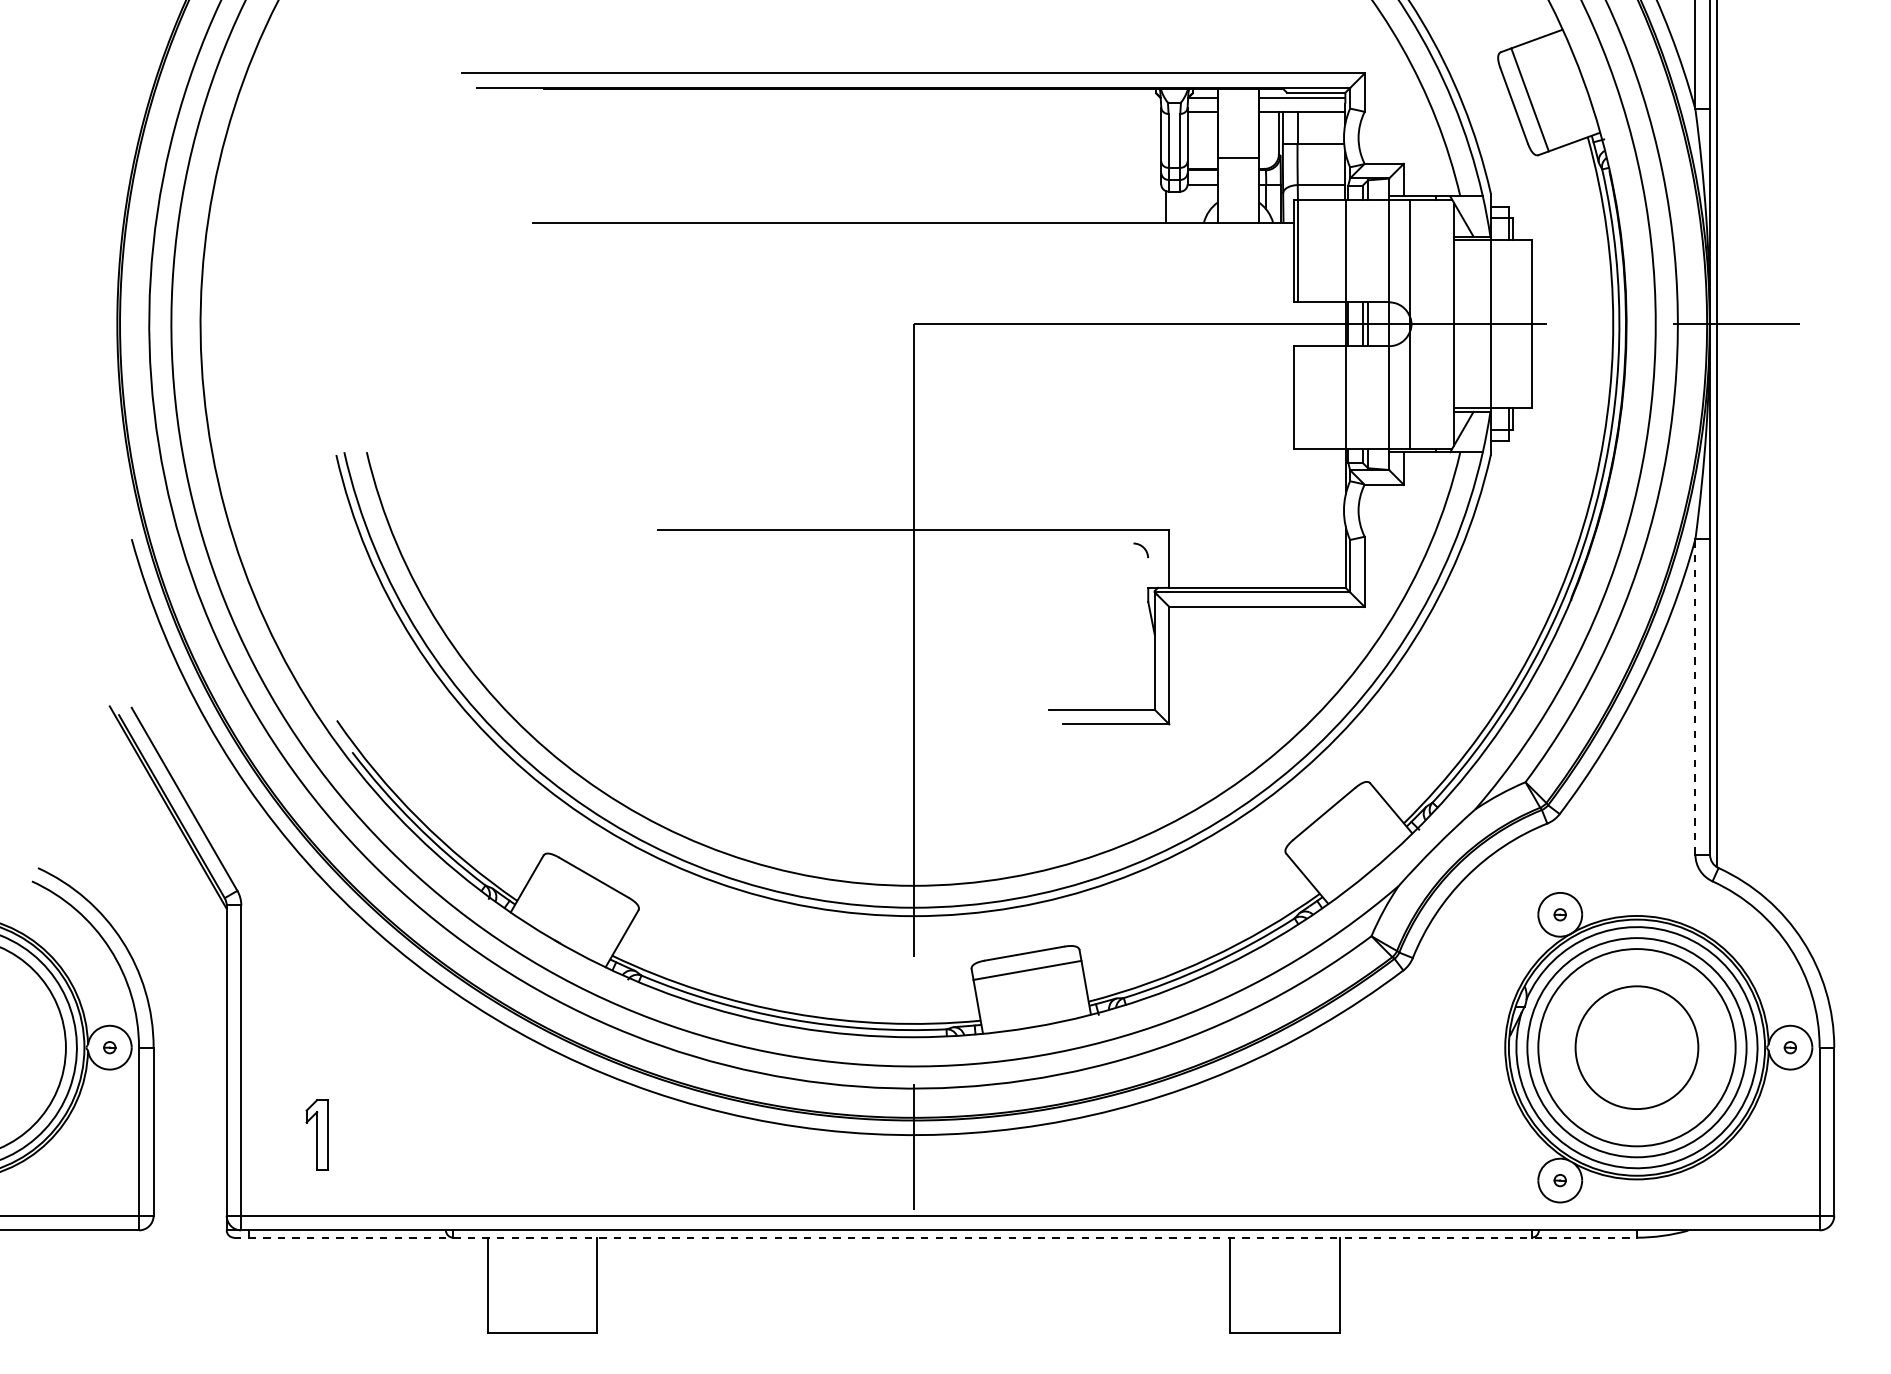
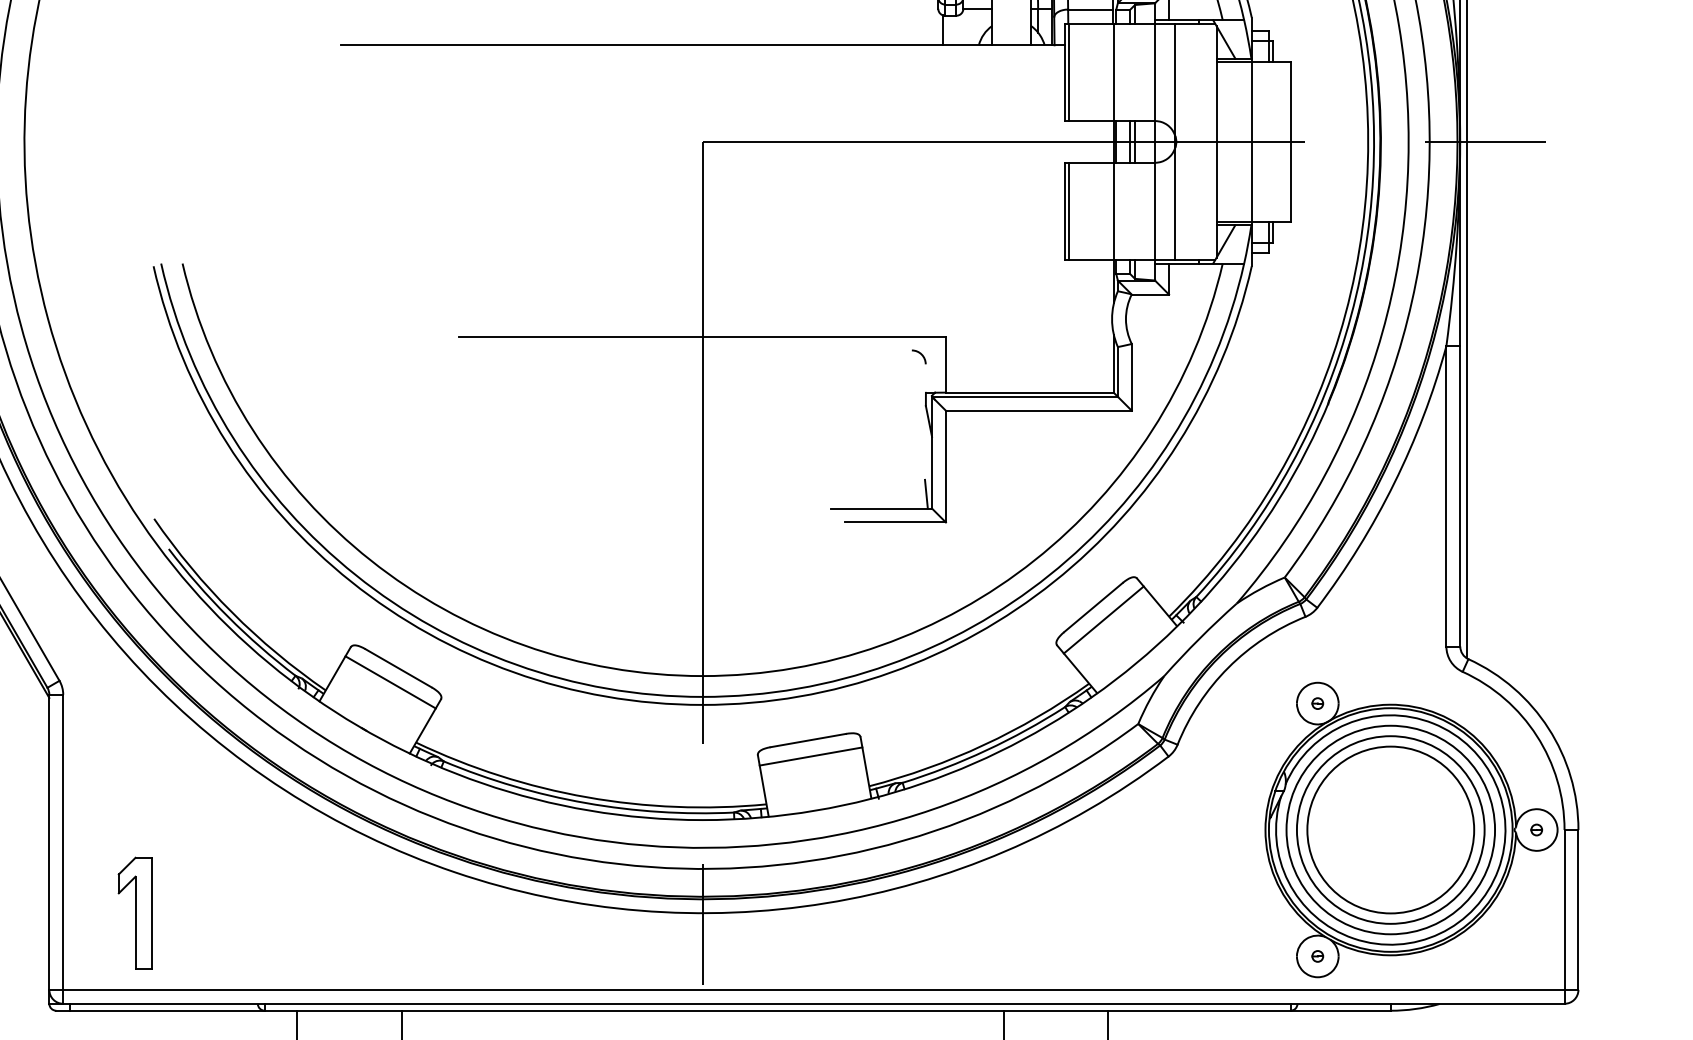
line: (1298, 397) -> (1068, 211), added
line: (1148, 694) -> (926, 494), added
line: (1695, 696) -> (1446, 495), dashed -> solid
line: (1335, 826) -> (1104, 619), added
line: (585, 892) -> (390, 682), added
circle: (1636, 1047) -> (1390, 829), size x1.43
part: (316, 1134) -> (134, 912), size x1.67
line: (936, 1237) -> (724, 1010), dashed -> solid

